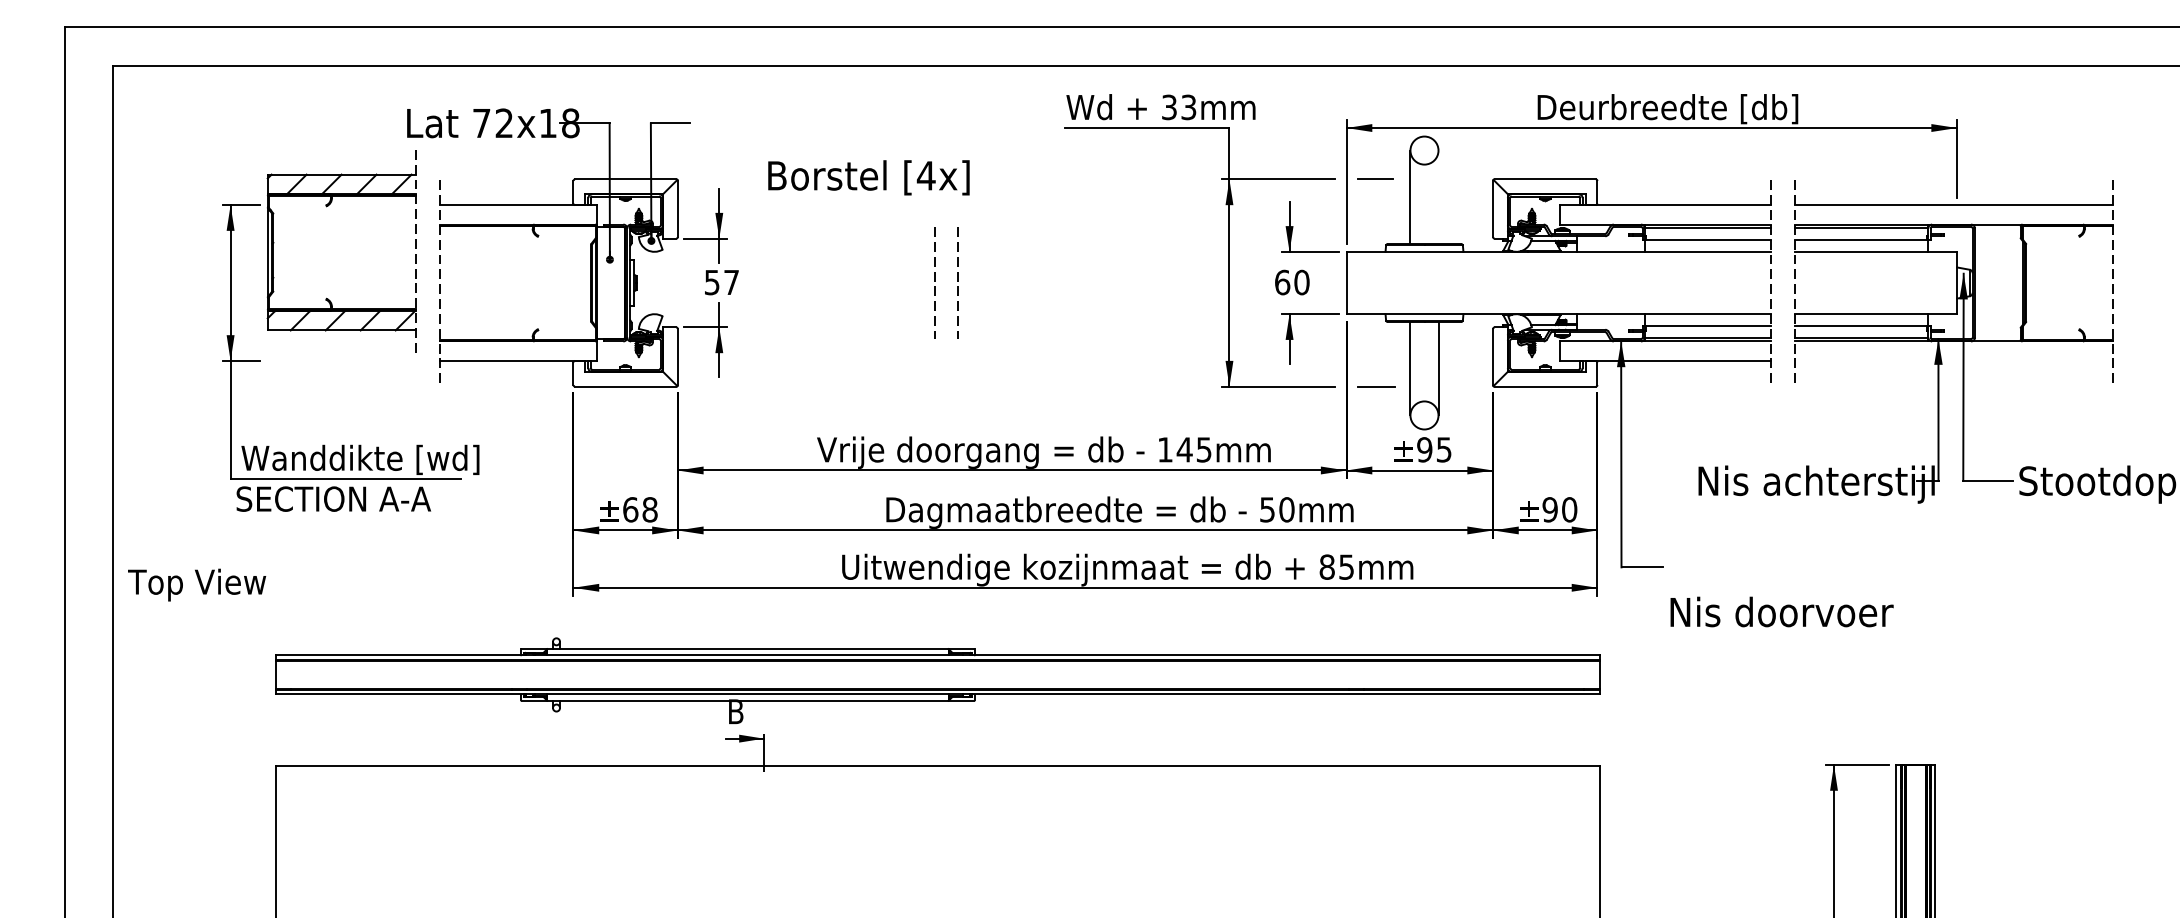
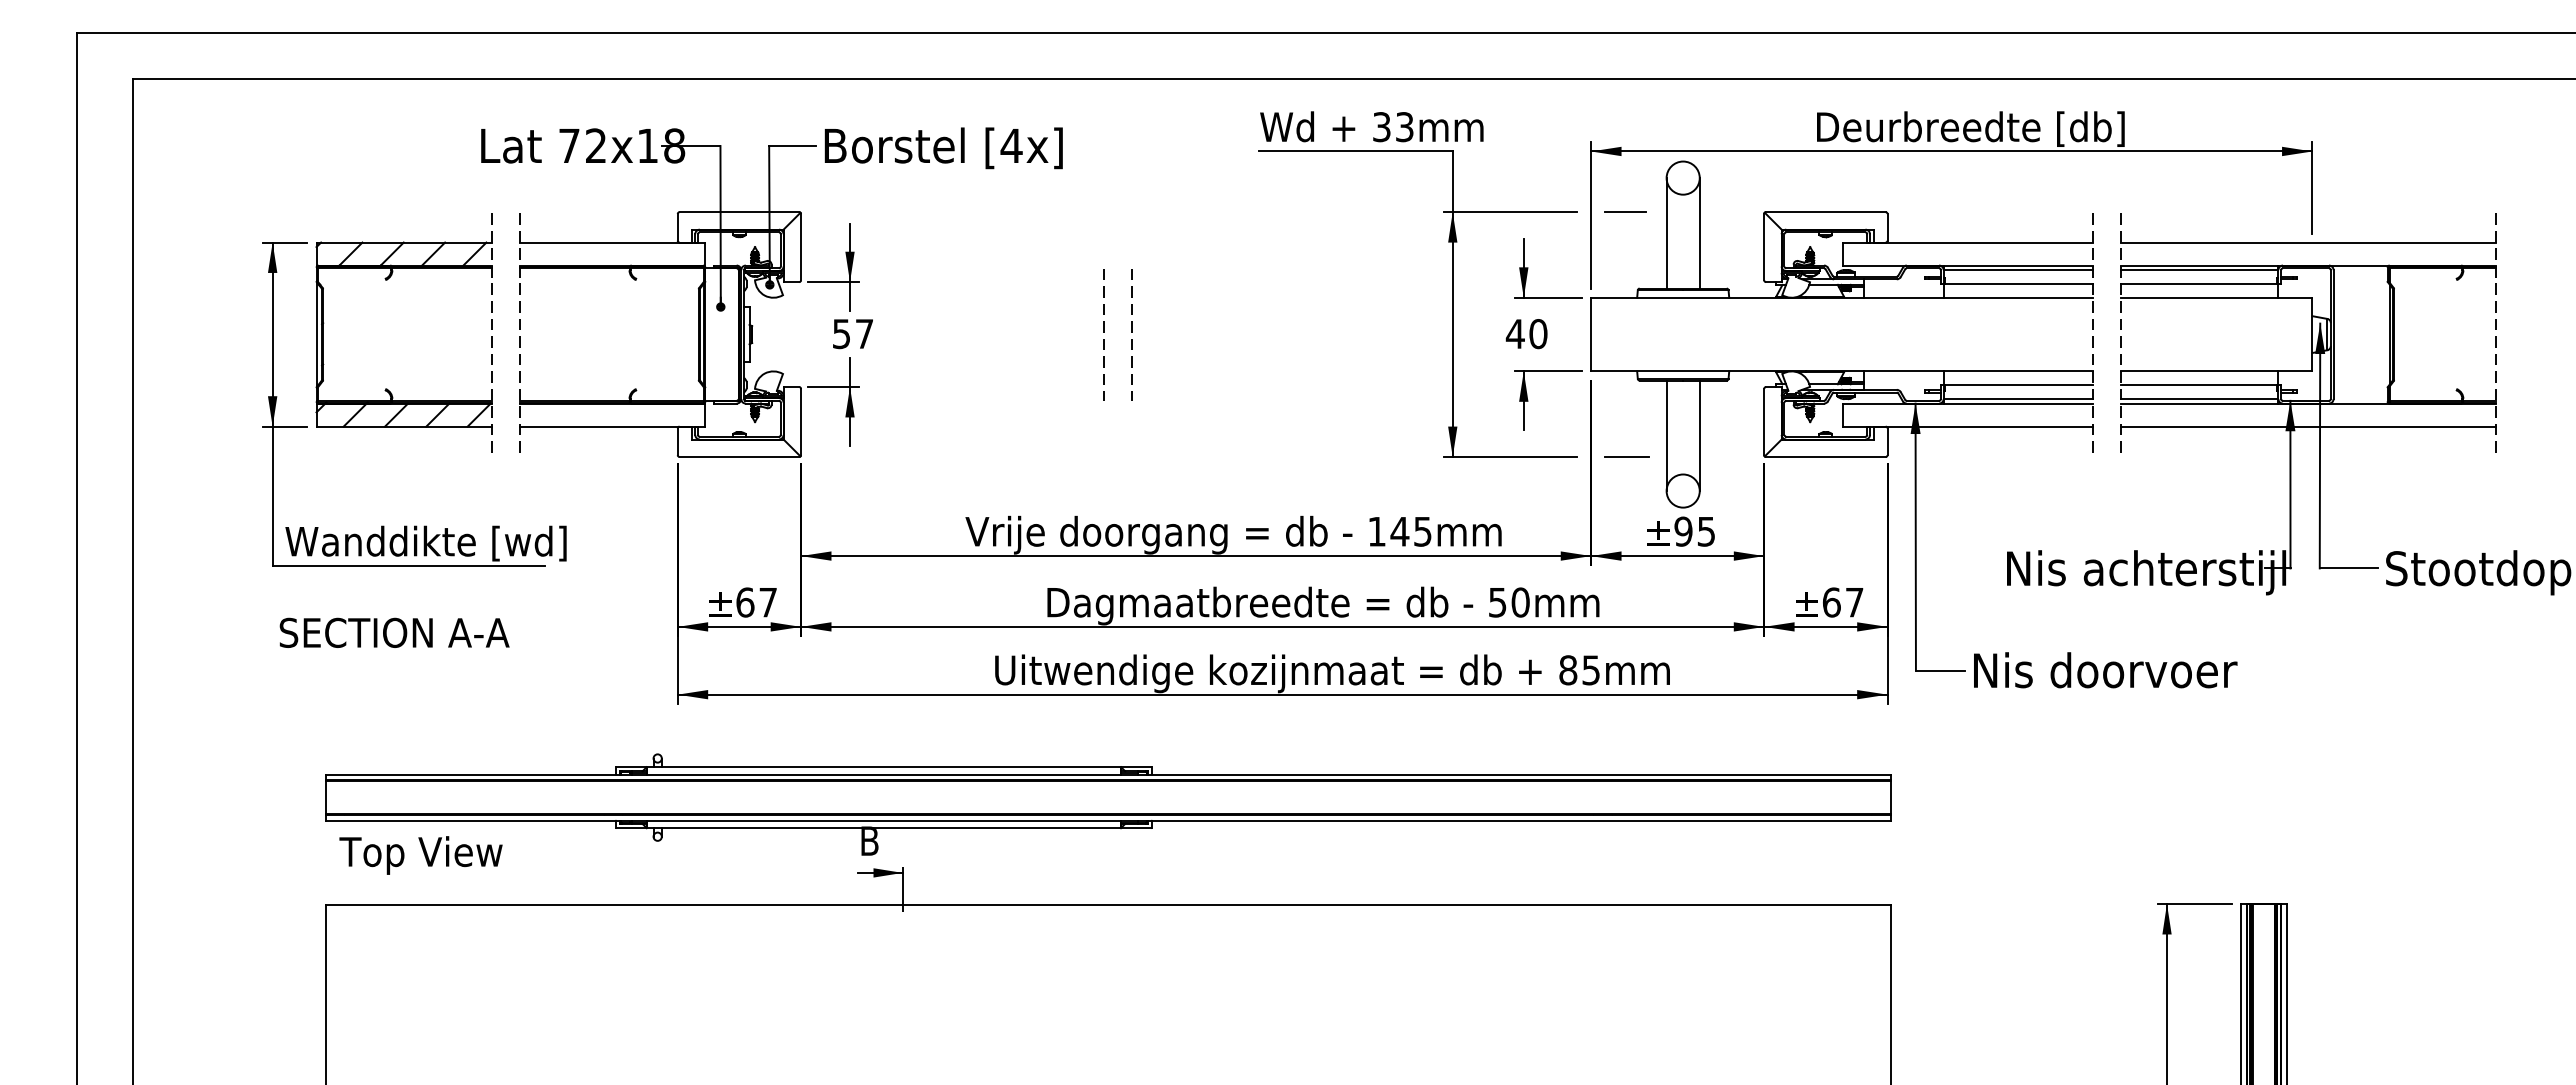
text: (868, 177) -> (943, 148), moved
line: (1438, 197) -> (1699, 233), added
part: (327, 206) -> (387, 280), moved
text: (1281, 282) -> (1514, 334), 60 -> 40
line: (1953, 360) -> (2308, 426), added
text: (333, 498) -> (394, 632), moved
text: (650, 509) -> (768, 602), 68 -> 67
text: (1559, 509) -> (1842, 602), 90 -> 67
text: (196, 585) -> (420, 855), moved
text: (1781, 612) -> (2105, 670), moved

